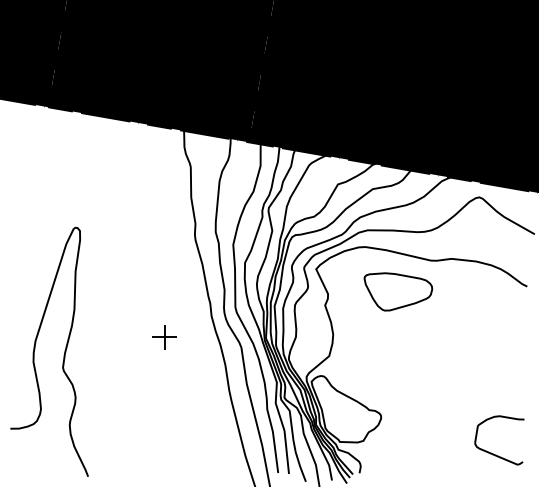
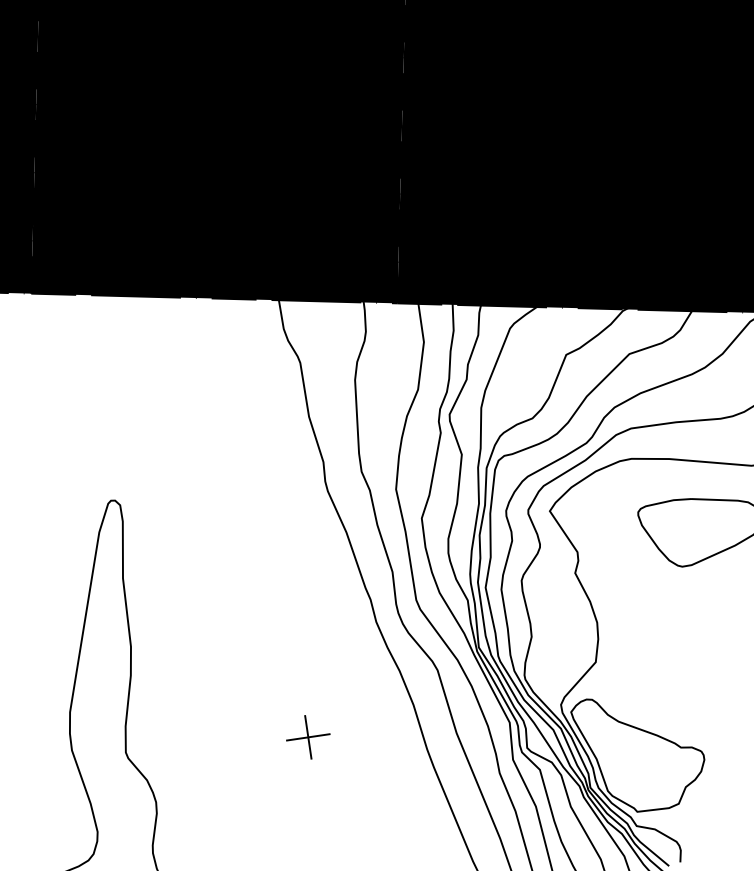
part: (164, 337) -> (307, 738), moved

